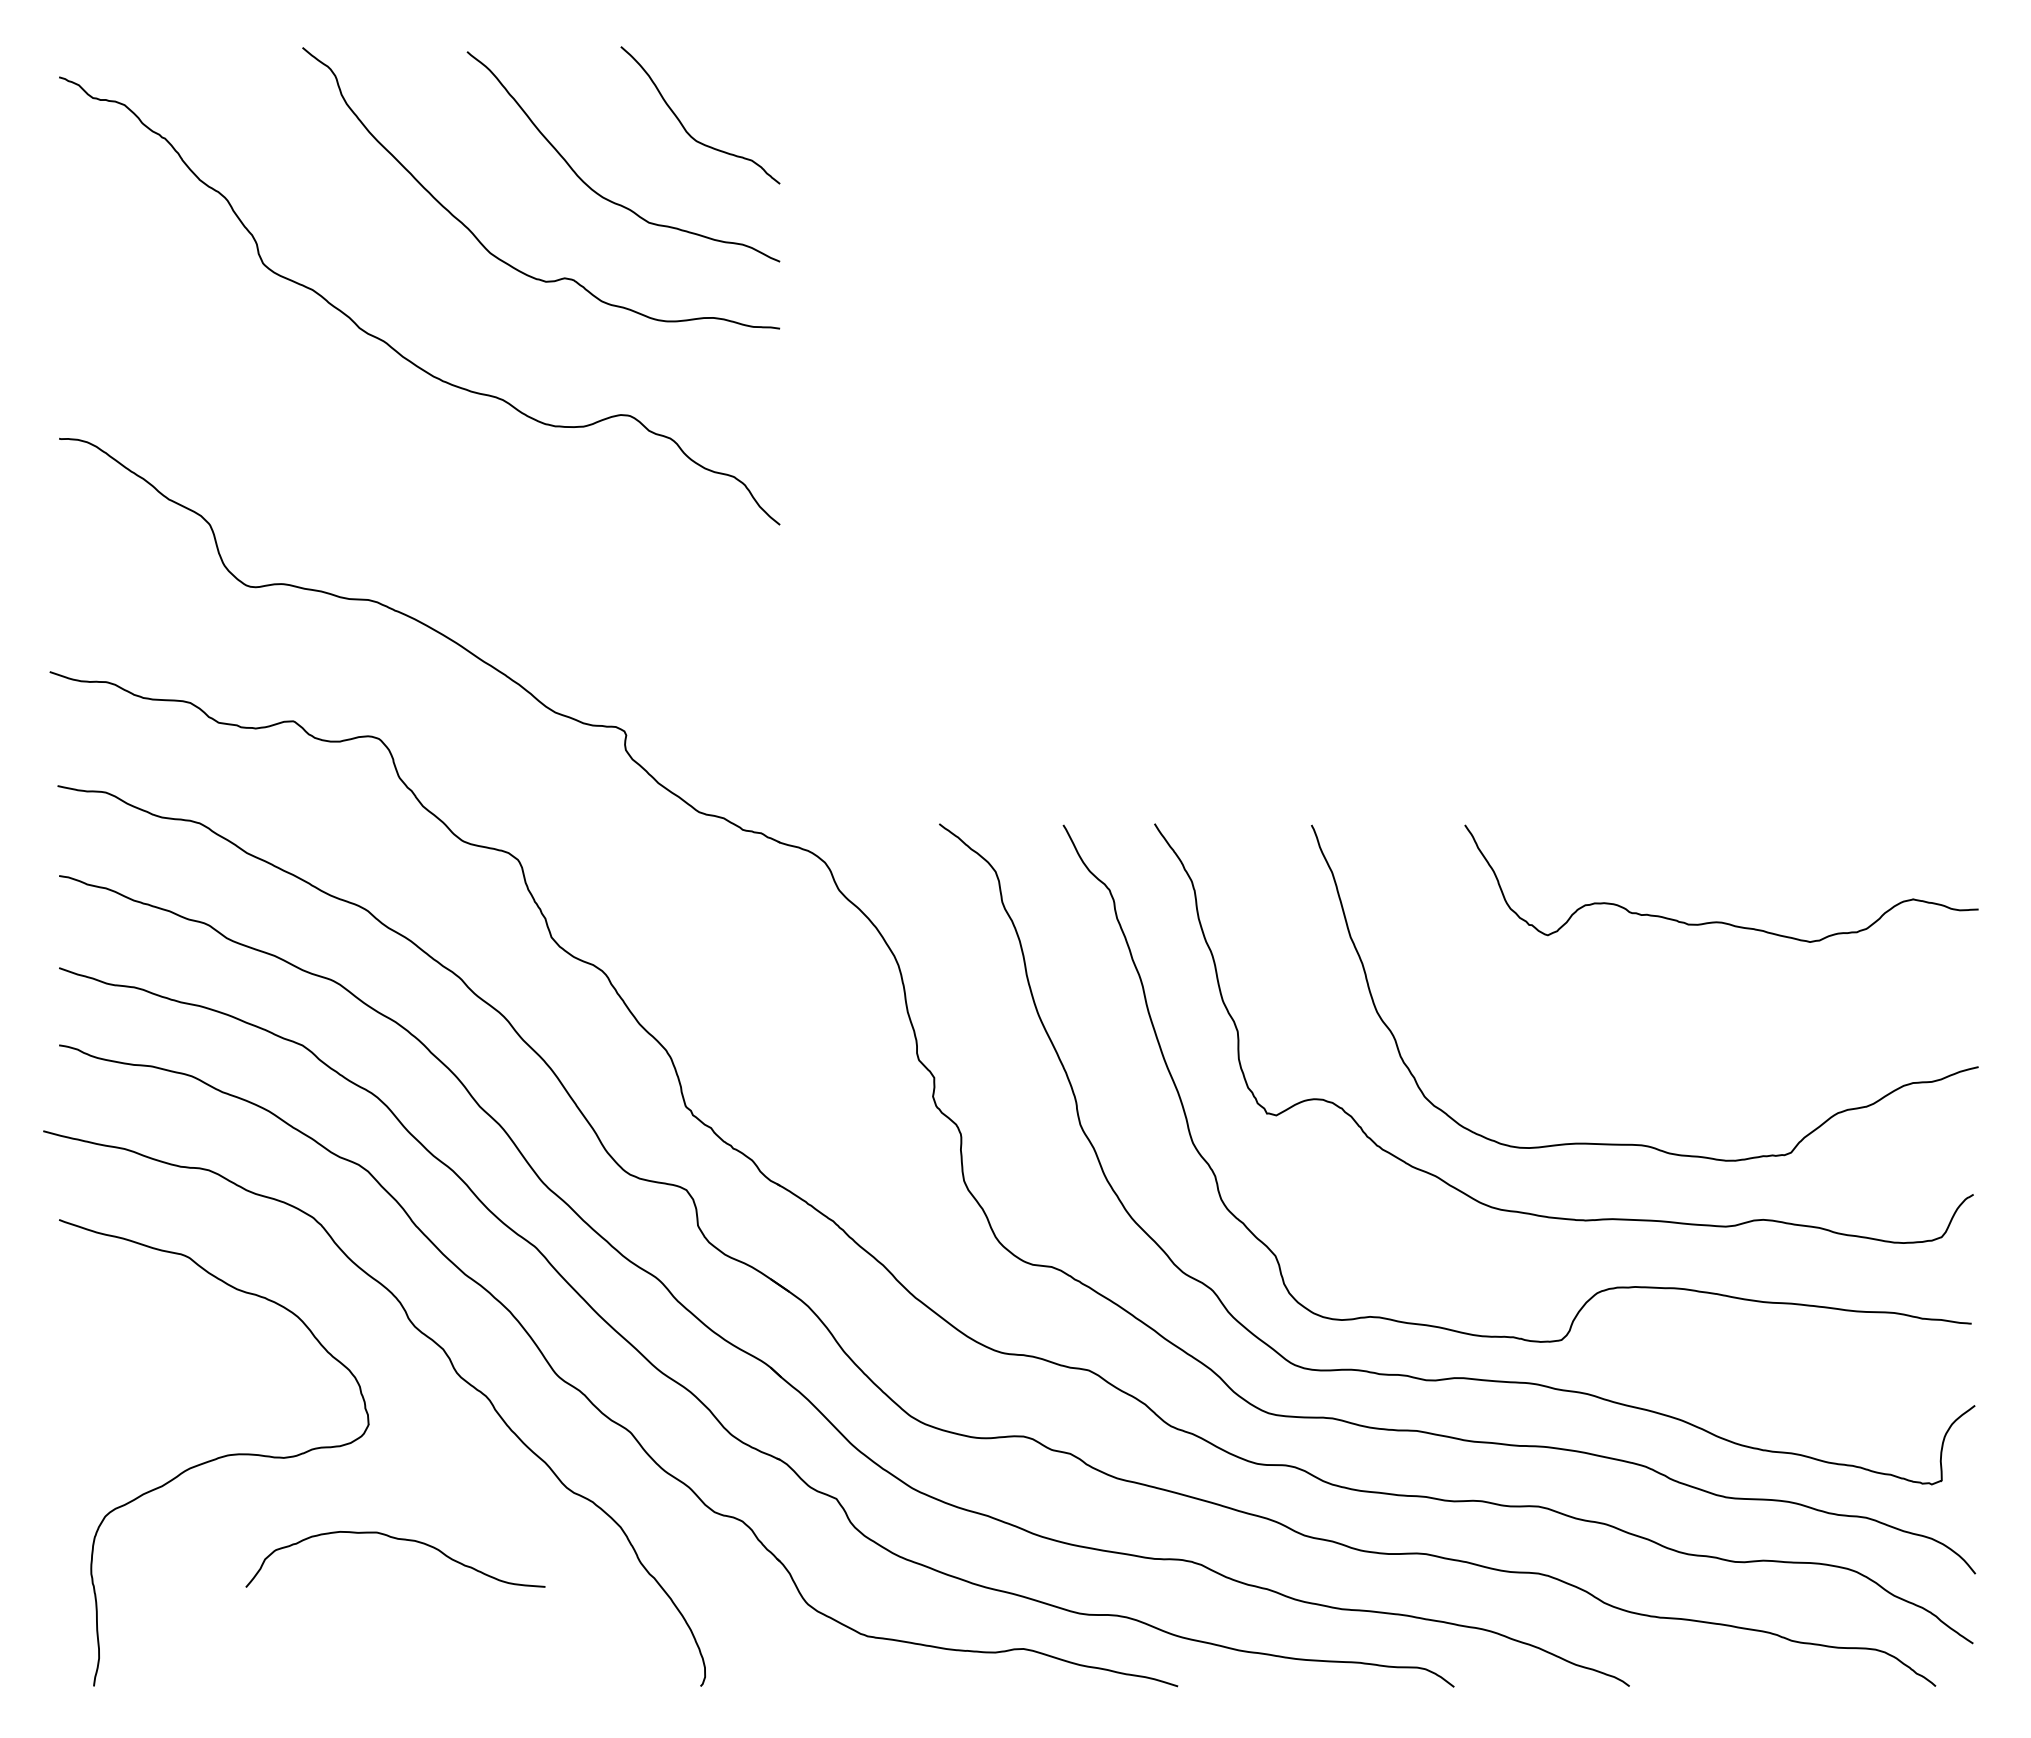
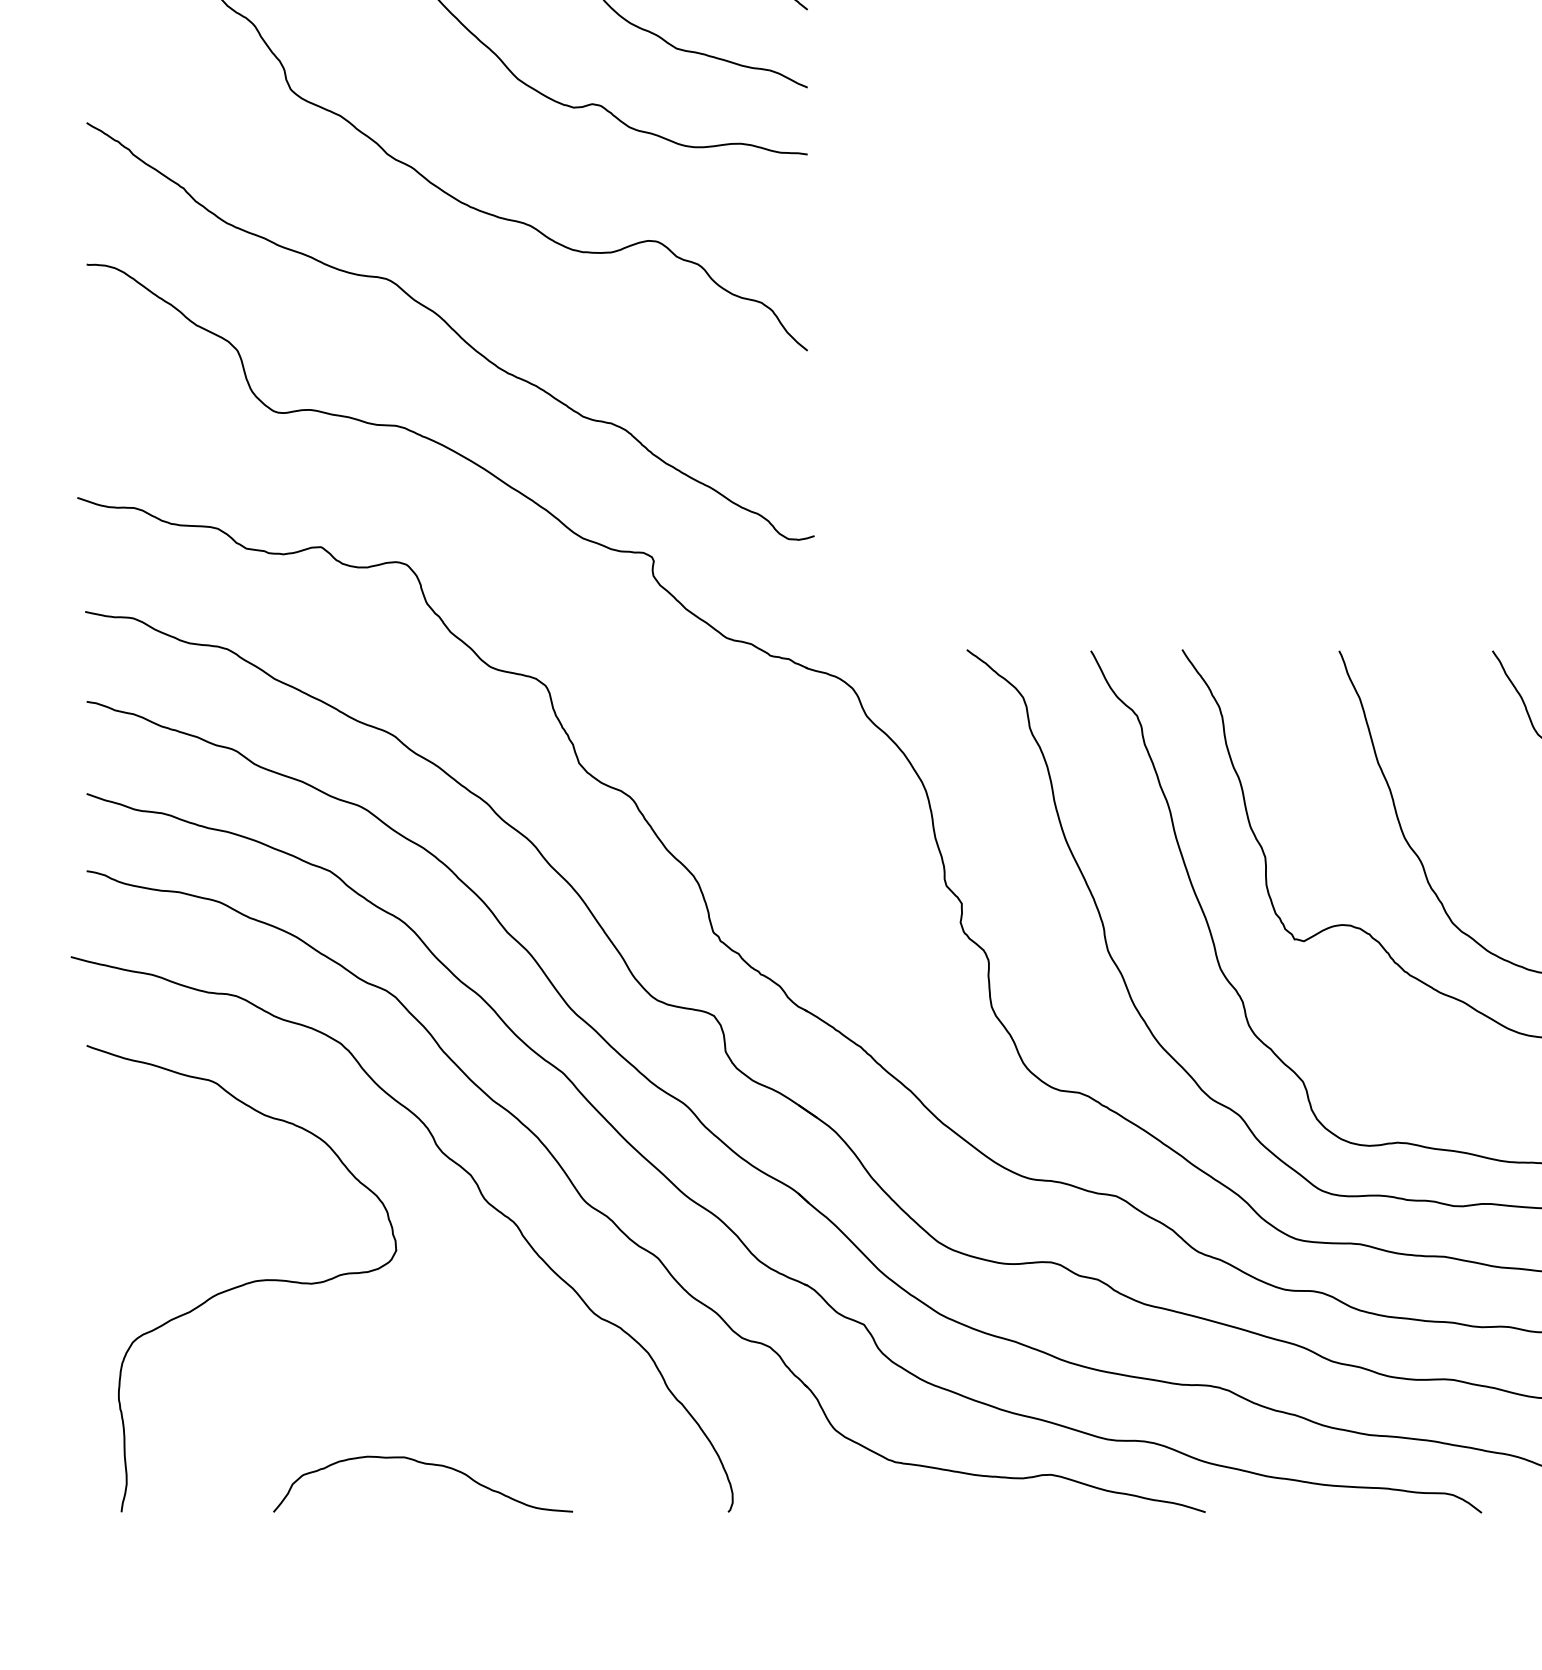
curve: (423, 503) -> (451, 329), added
curve: (401, 1540) -> (429, 1465), moved

